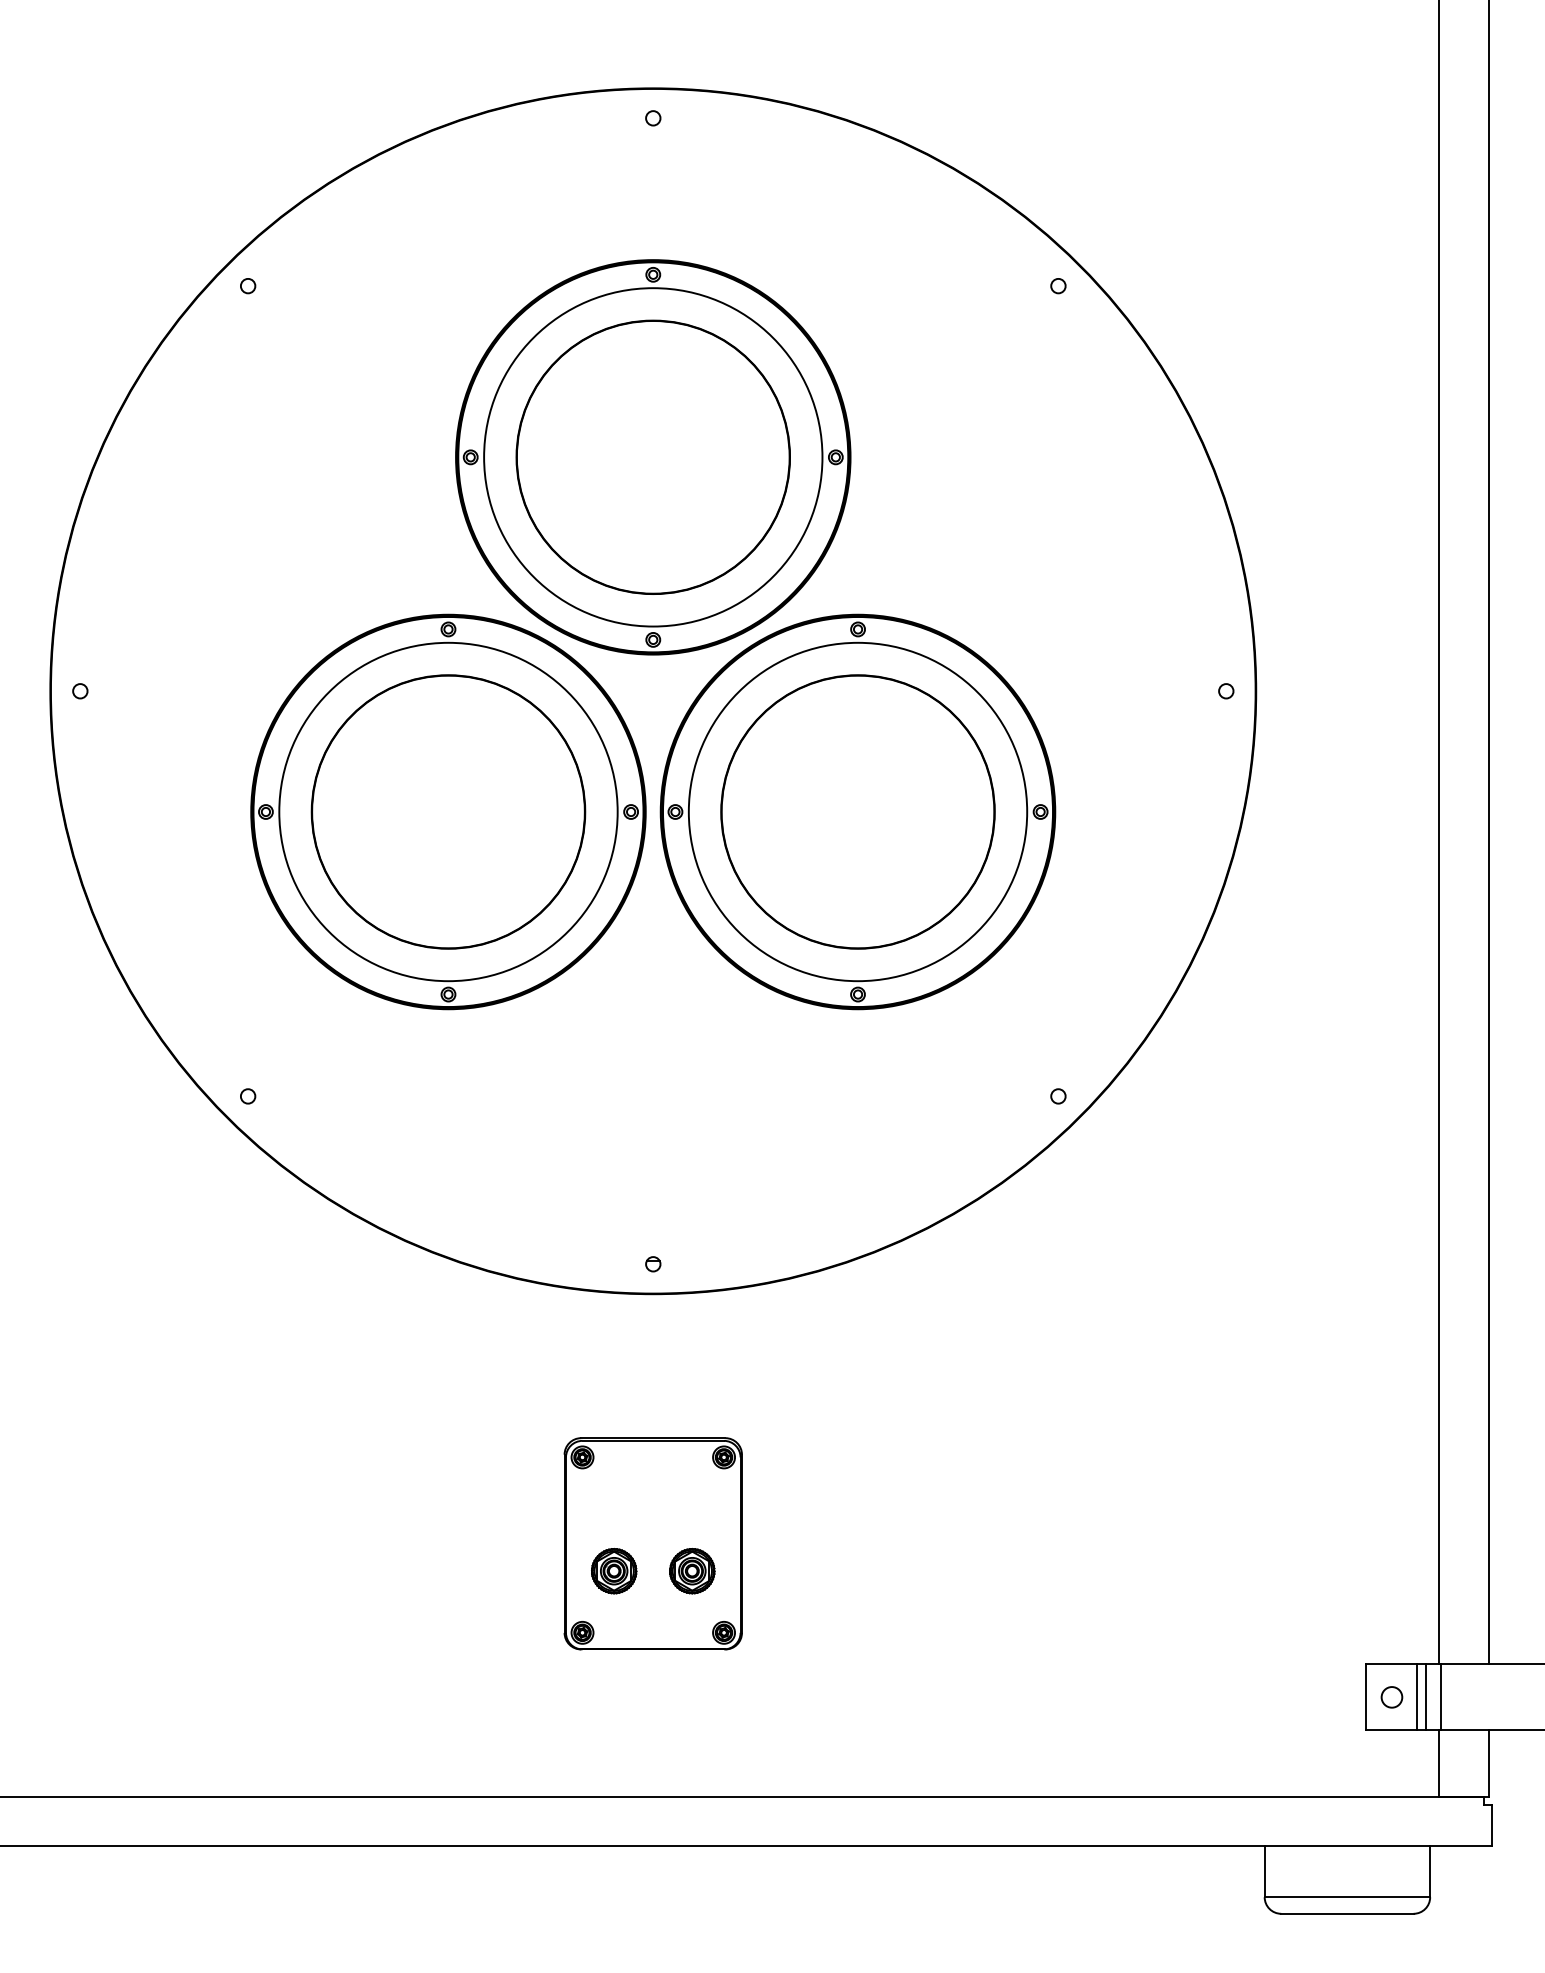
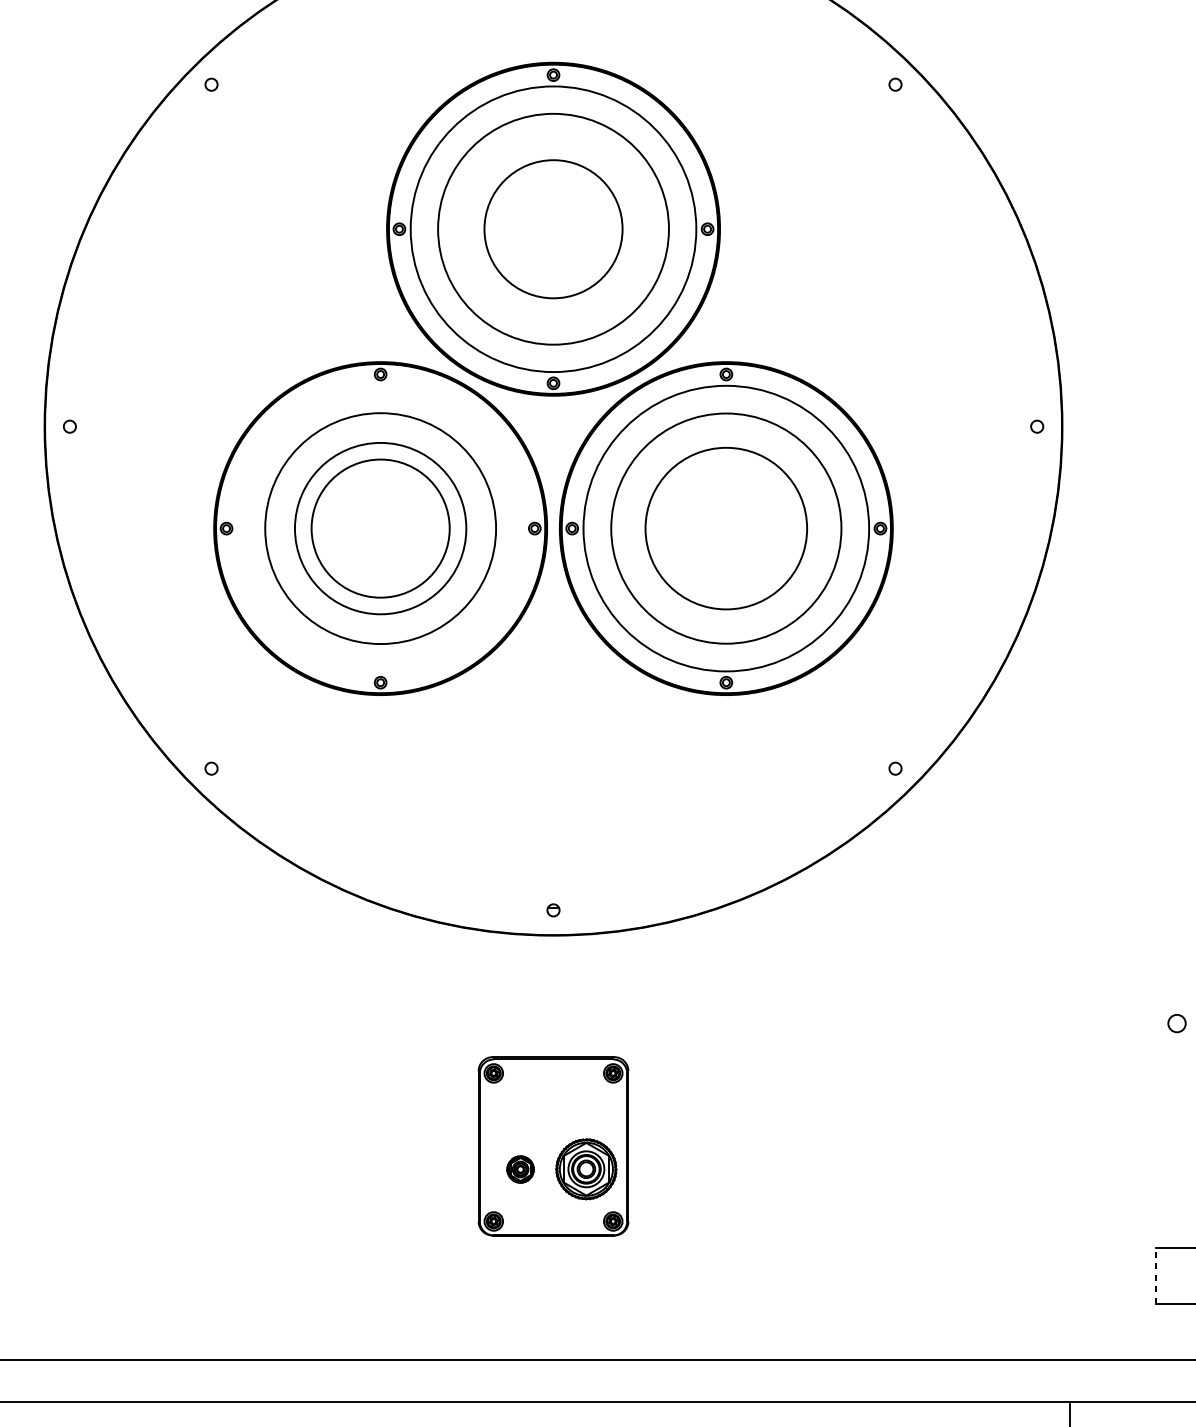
circle: (652, 457) -> (552, 229), size x0.6
circle: (448, 811) -> (380, 528), size x0.6
circle: (448, 811) -> (380, 528), size x0.6
circle: (857, 811) -> (725, 528), size x0.7
part: (614, 1571) -> (520, 1169), size x0.7
part: (692, 1571) -> (586, 1169), size x1.6
line: (1366, 1696) -> (1155, 1275), solid -> dashed
circle: (1391, 1697) -> (1176, 1023), moved

